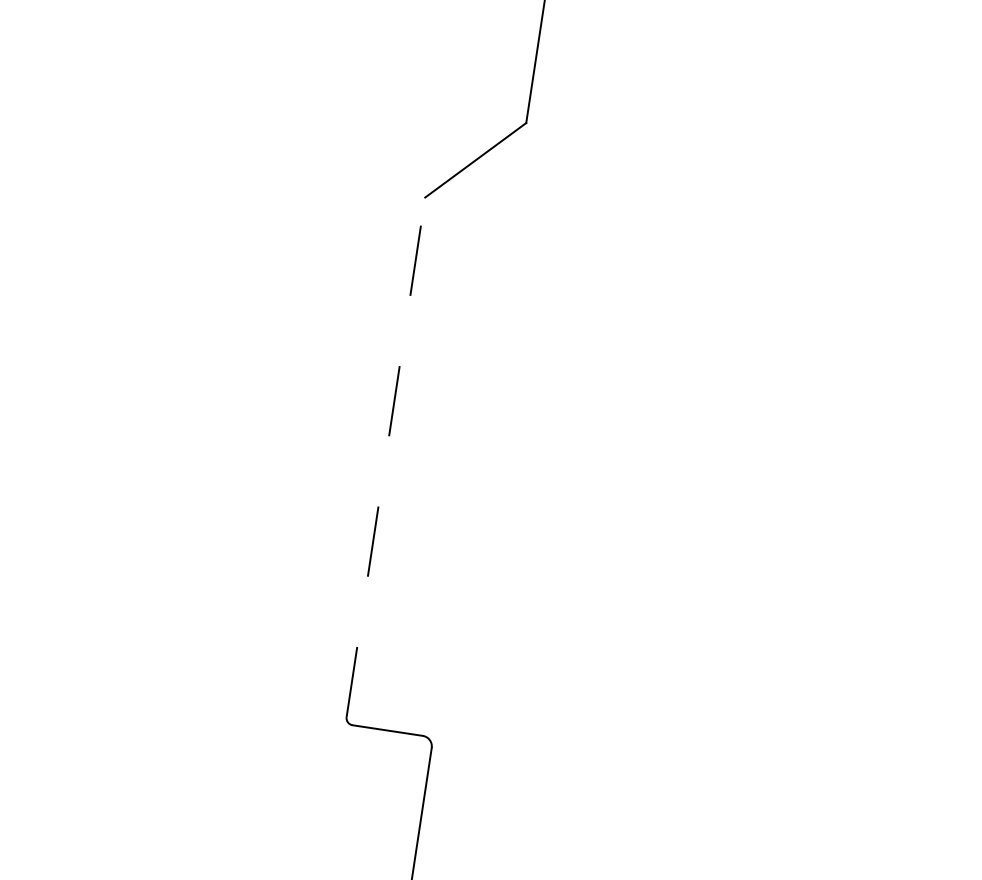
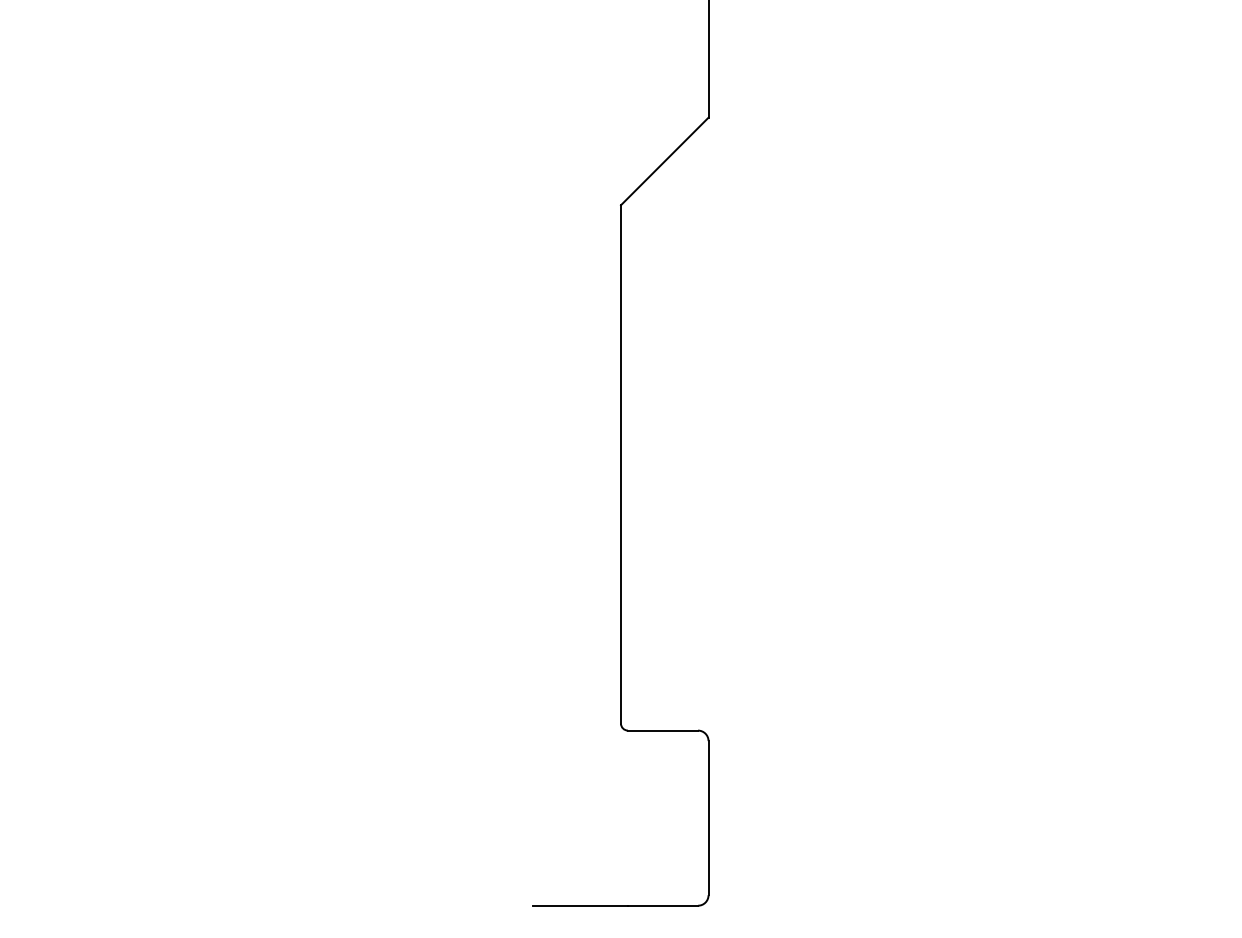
line: (386, 456) -> (621, 463), dashed -> solid

